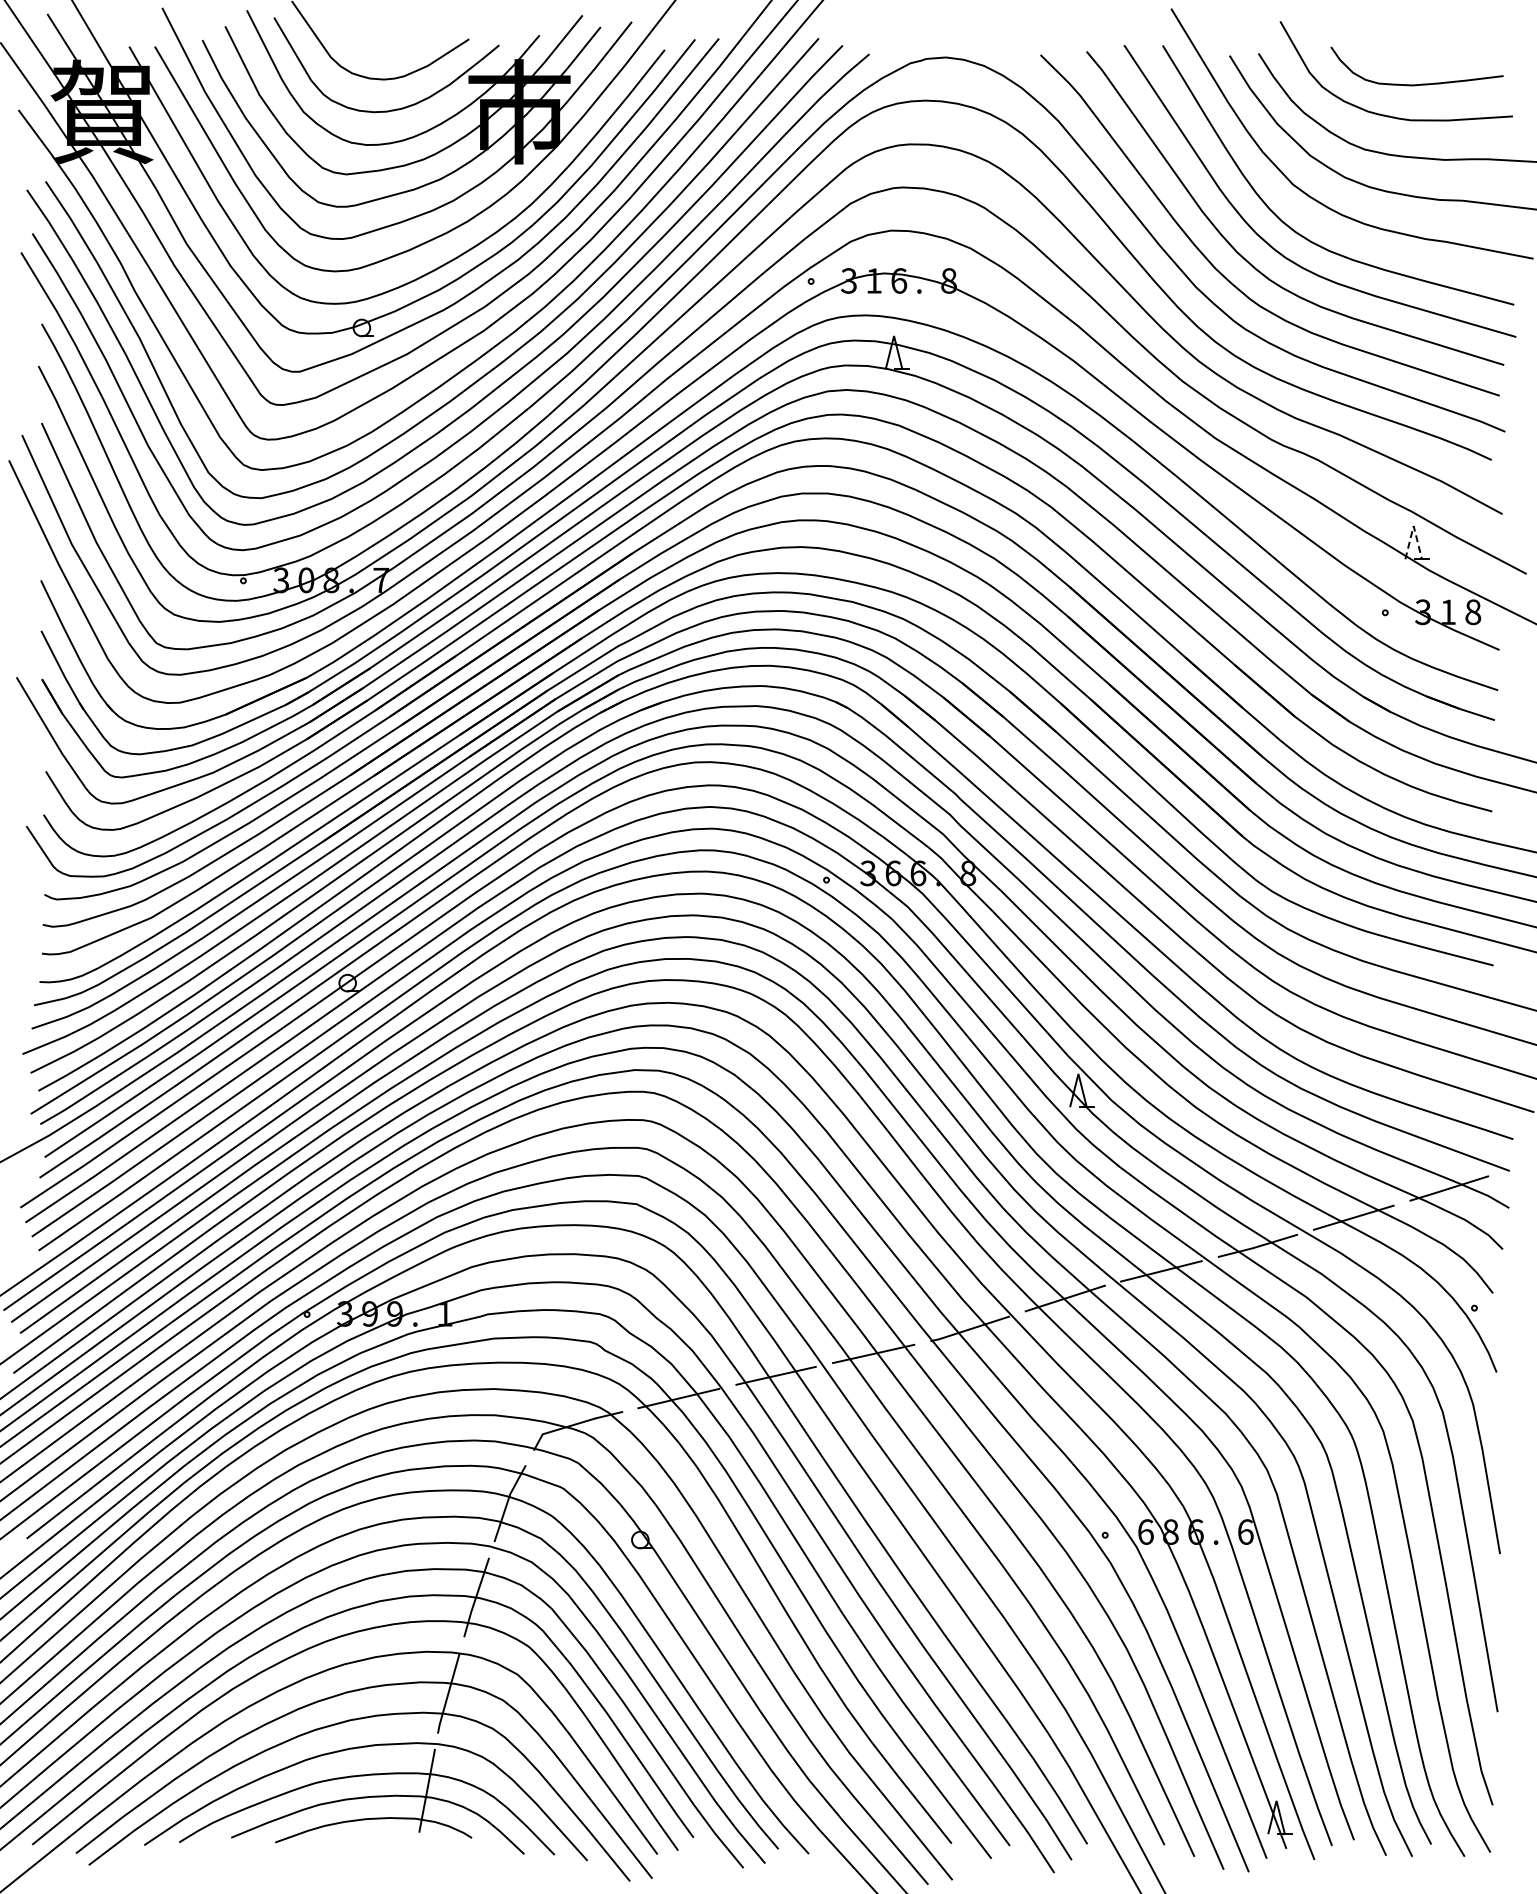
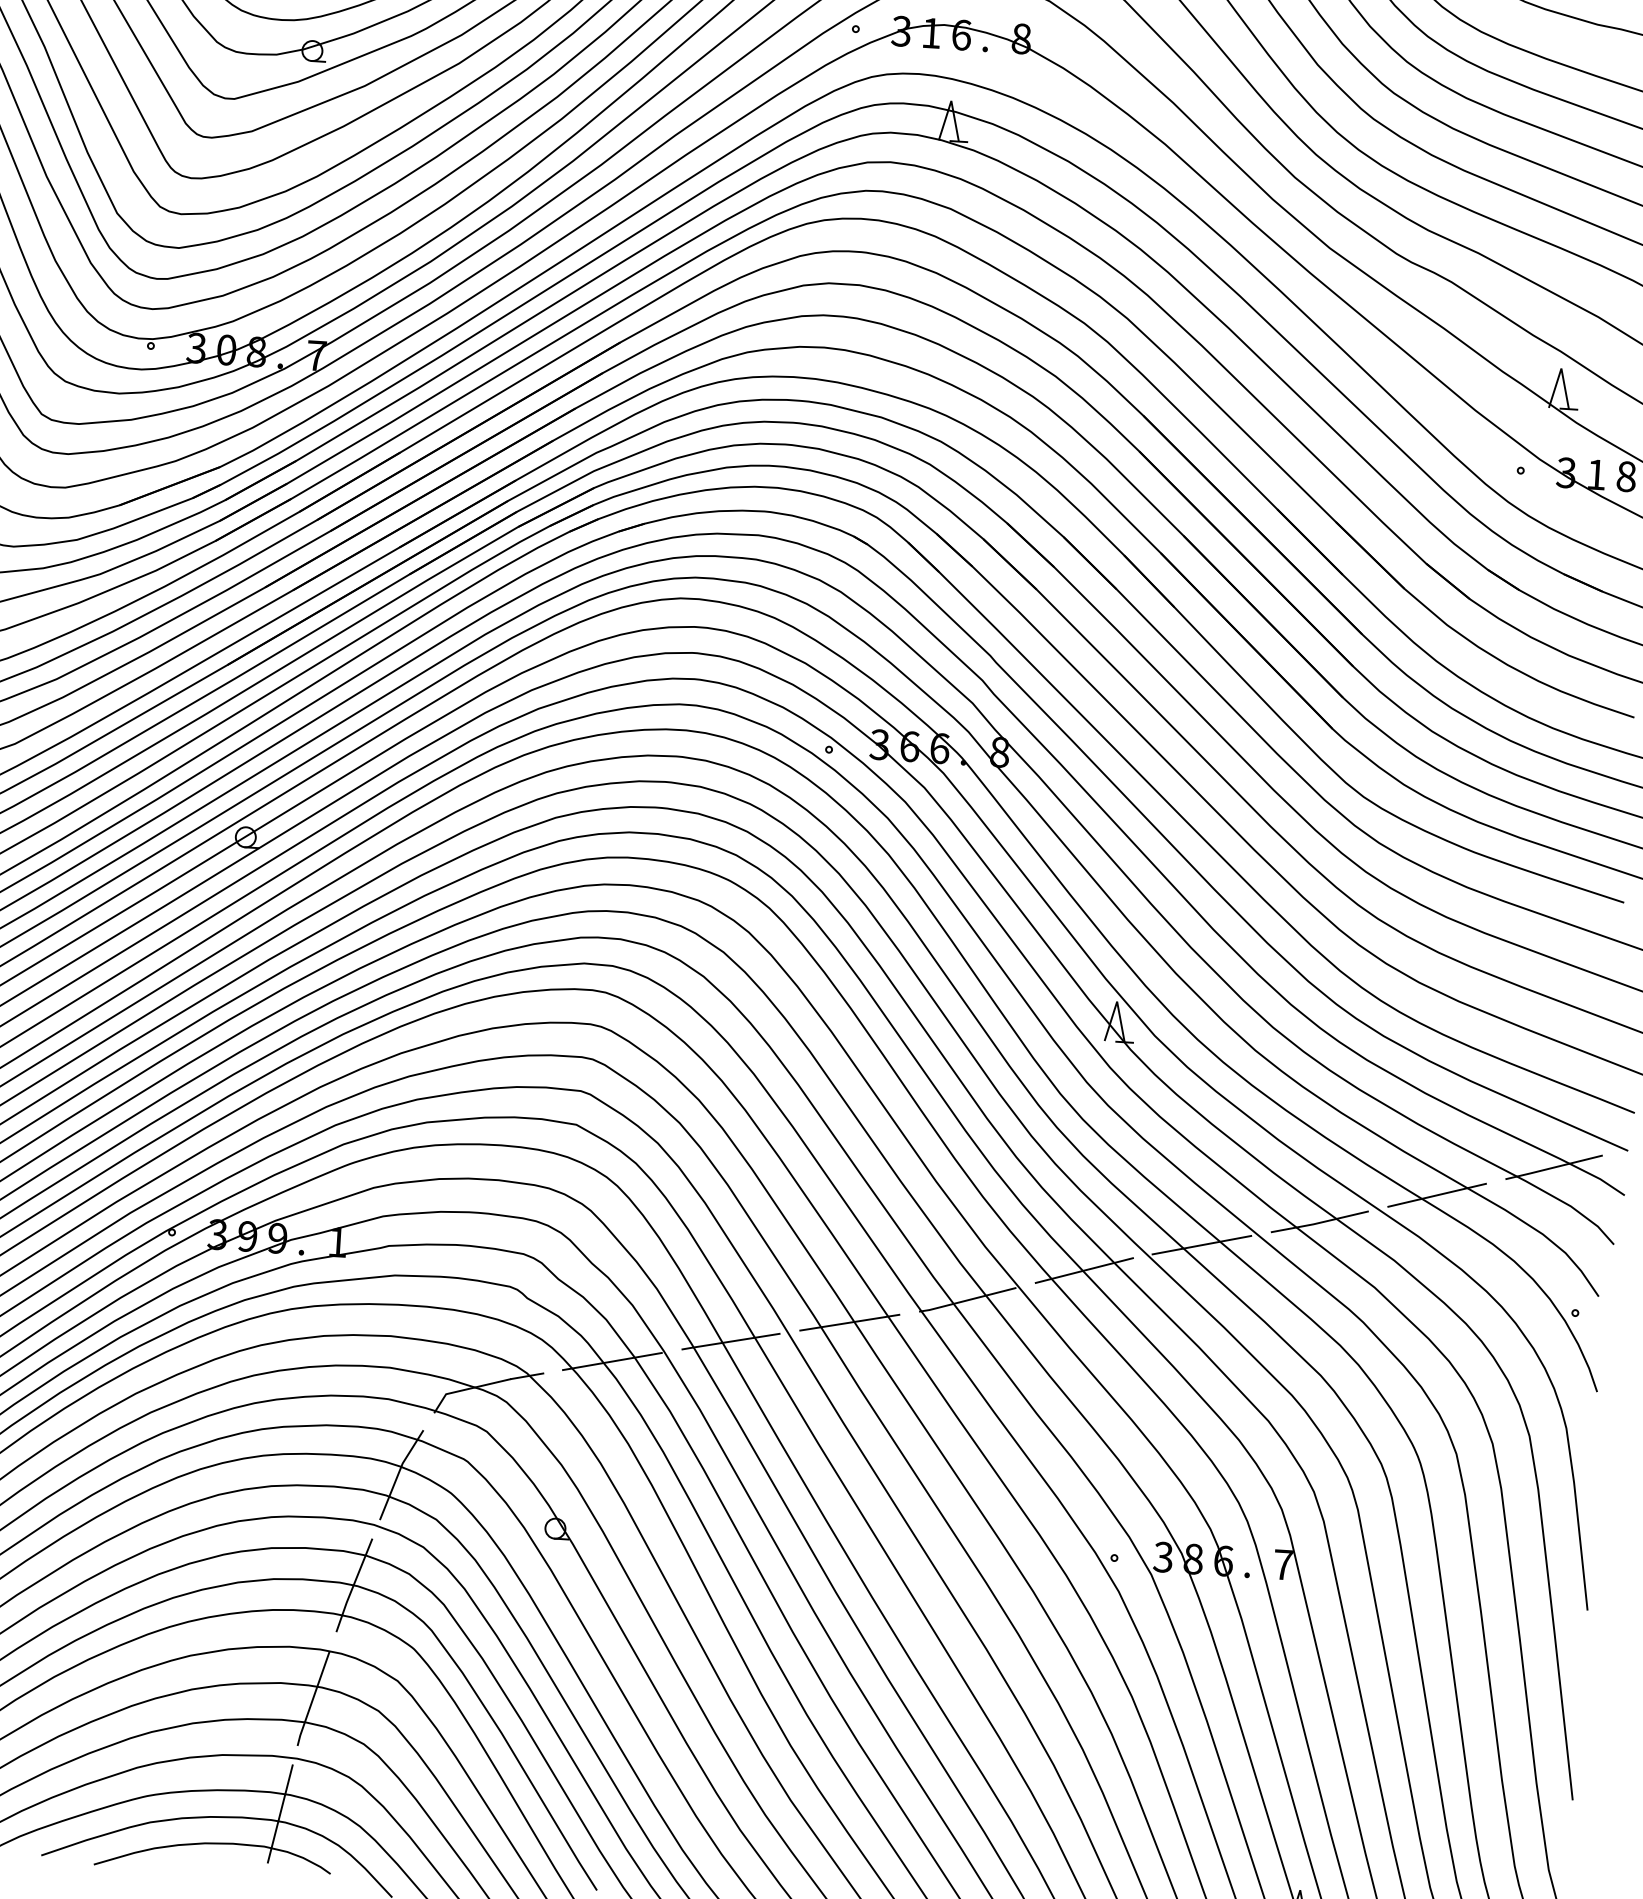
line: (1413, 526) -> (1561, 369), dashed -> solid
text: (1145, 1531) -> (1163, 1556), 6 -> 3
text: (1245, 1531) -> (1283, 1564), 6 -> 7

